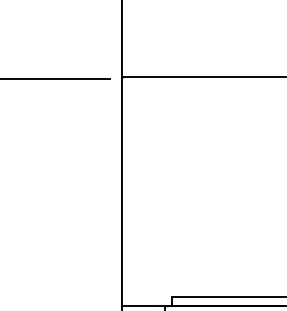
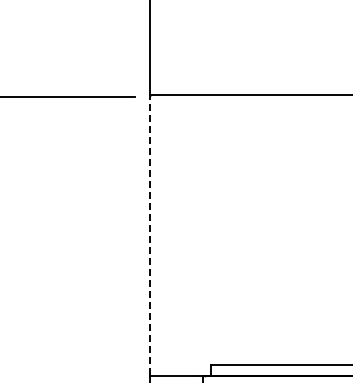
line: (122, 190) -> (150, 234), solid -> dashed

